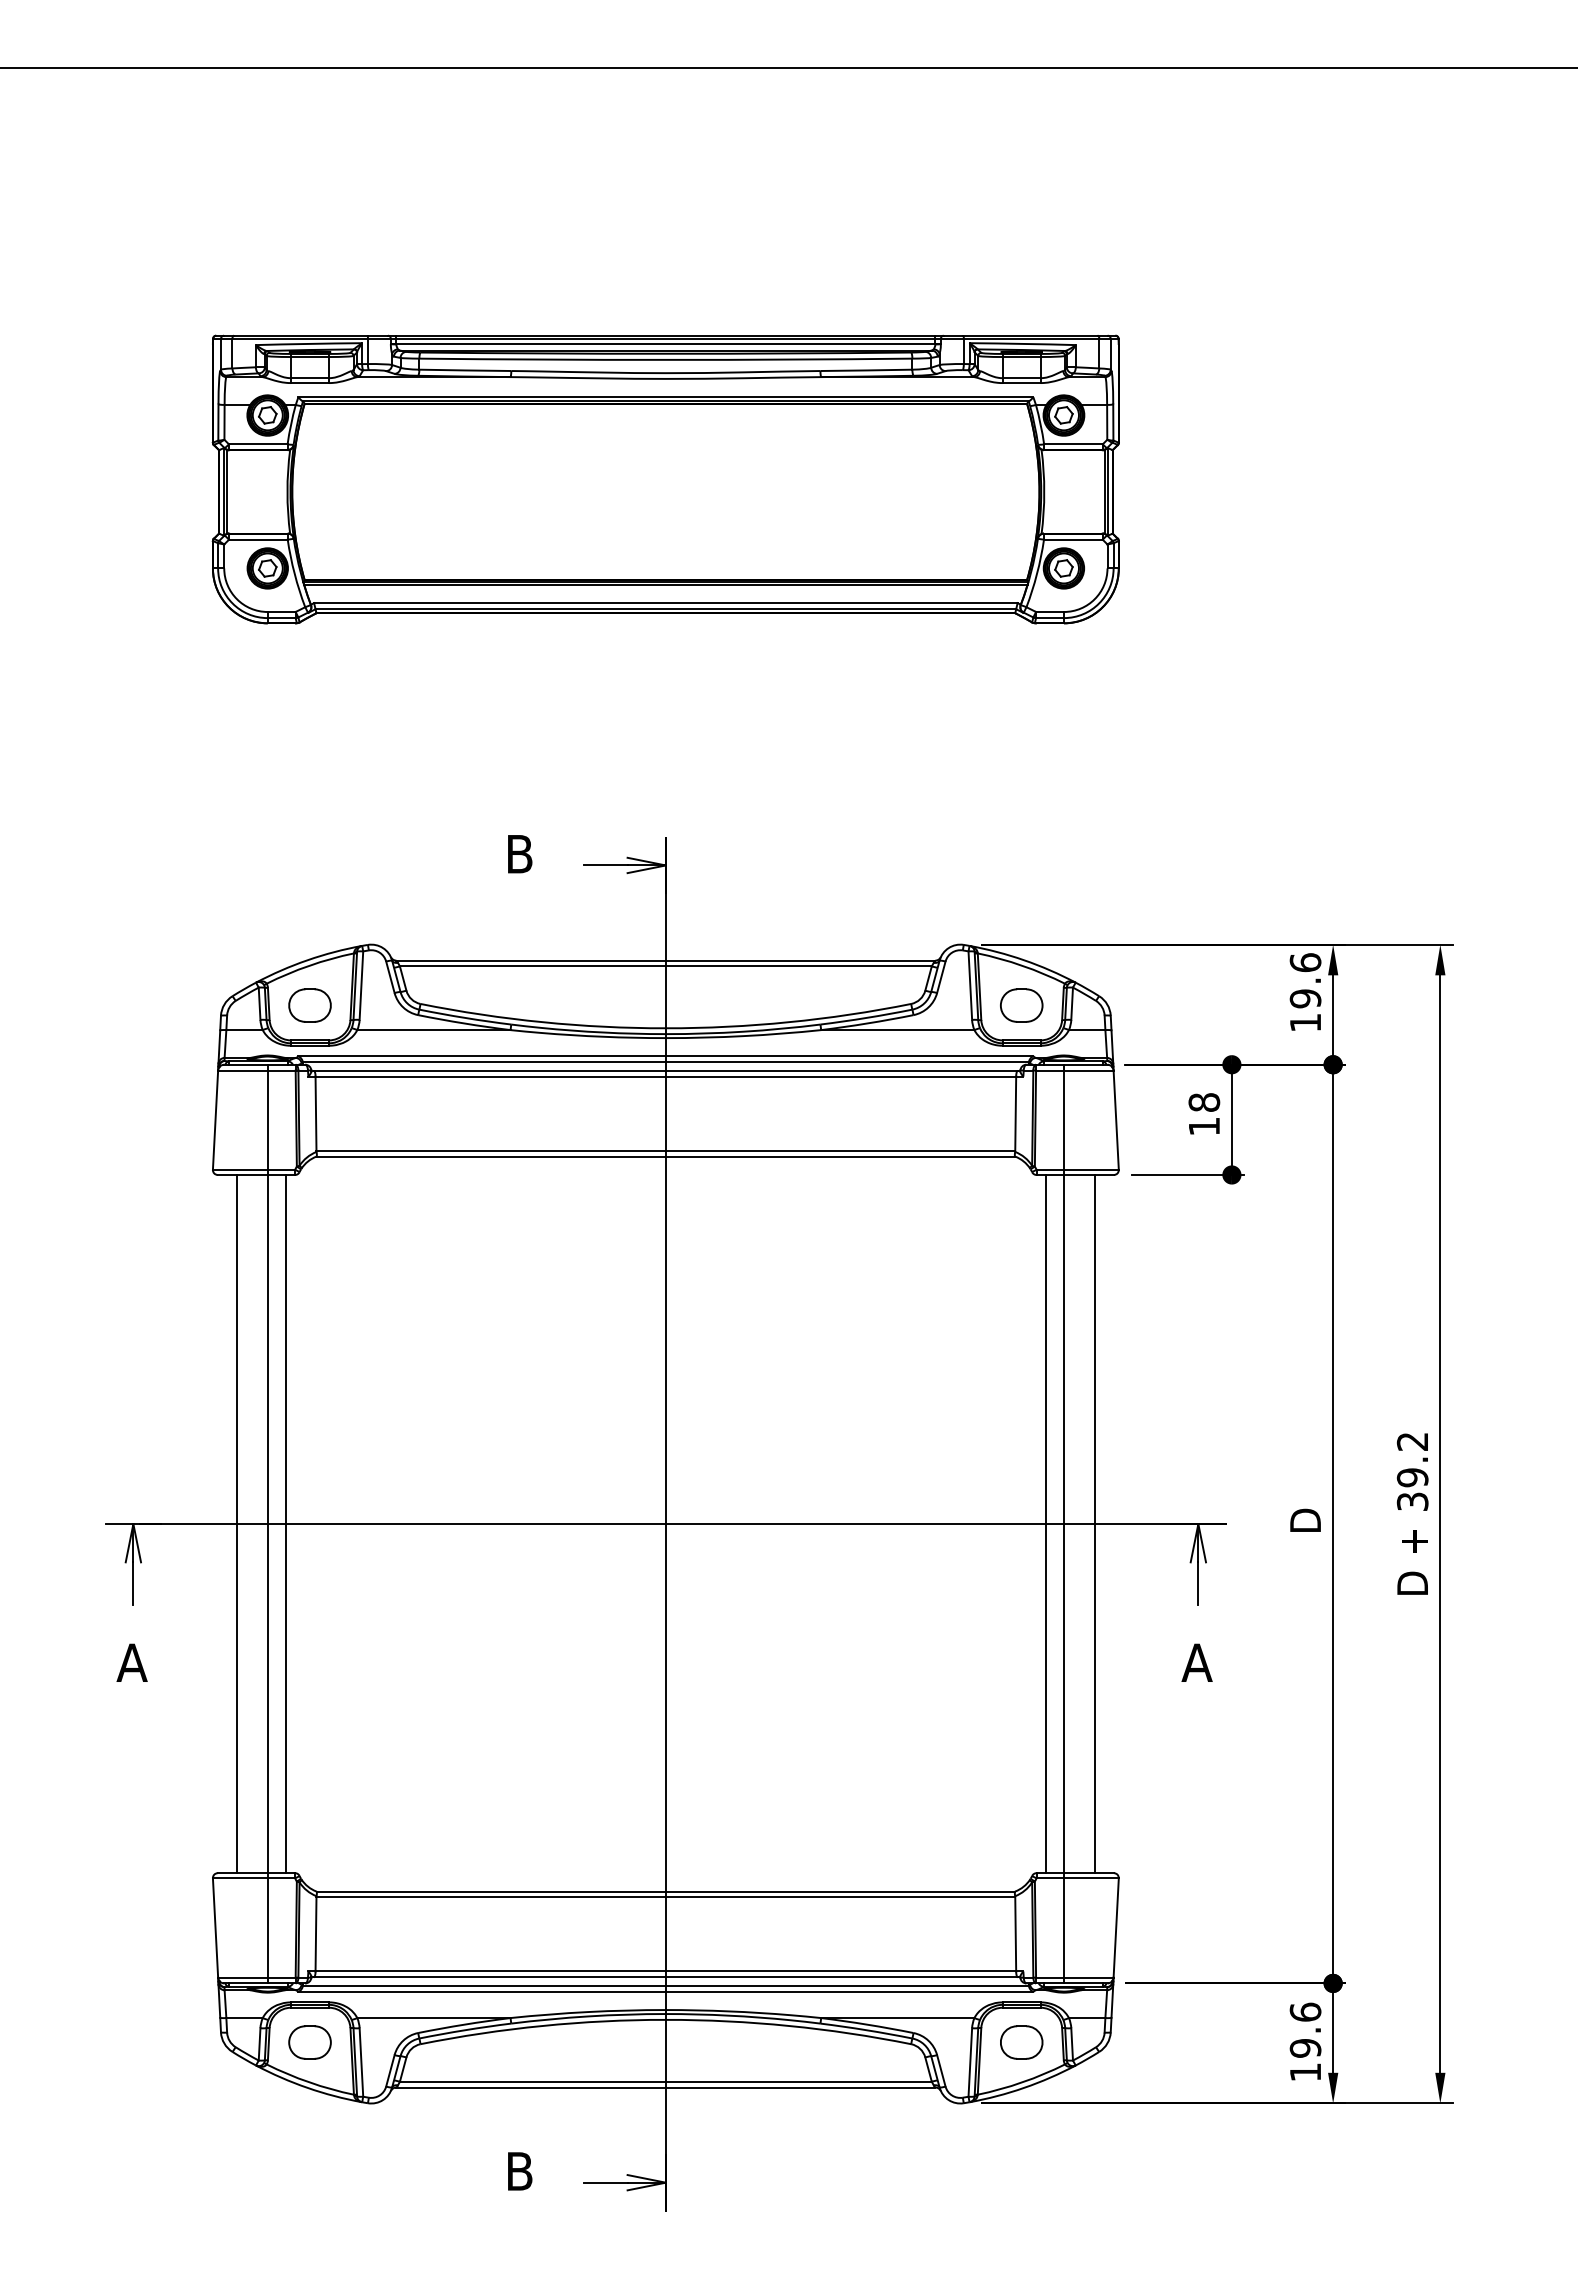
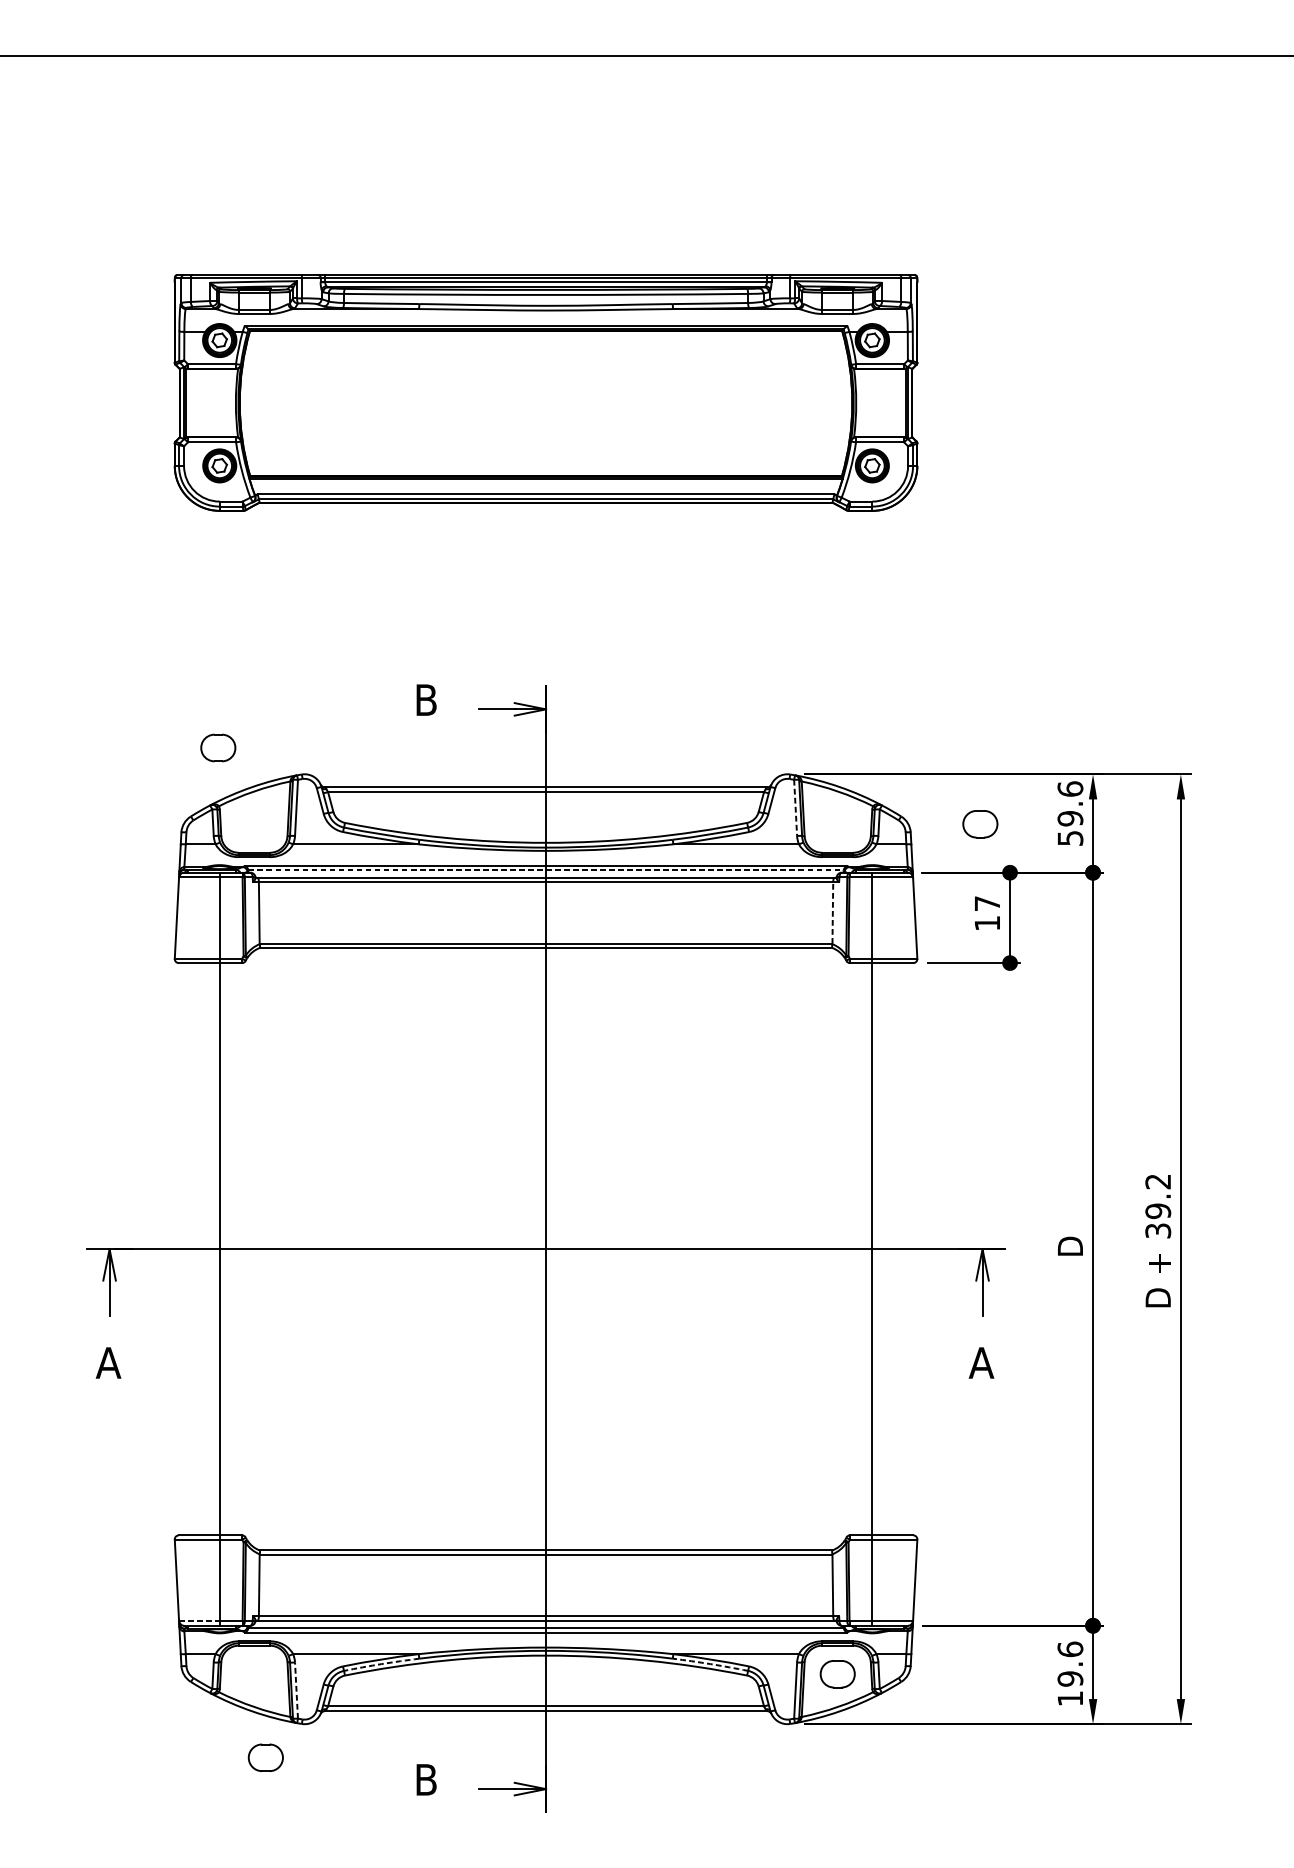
line: (970, 986) -> (795, 808), solid -> dashed
part: (309, 1005) -> (217, 747), moved
part: (1021, 1005) -> (980, 824), moved
text: (1305, 1022) -> (1070, 838), 19.6 -> 59.6
line: (666, 1061) -> (546, 870), solid -> dashed
text: (1204, 1102) -> (987, 903), 18 -> 17
line: (1015, 1113) -> (832, 912), solid -> dashed
line: (237, 1523) -> (194, 1248), removed
line: (286, 1523) -> (235, 1248), removed
line: (1045, 1523) -> (857, 1248), removed
line: (1094, 1523) -> (897, 1248), removed
line: (242, 1977) -> (199, 1620), solid -> dashed
arc: (465, 2030) -> (381, 1664), solid -> dashed
arc: (866, 2030) -> (710, 1664), solid -> dashed
part: (309, 2042) -> (265, 1757), moved
line: (361, 2062) -> (296, 1690), solid -> dashed

